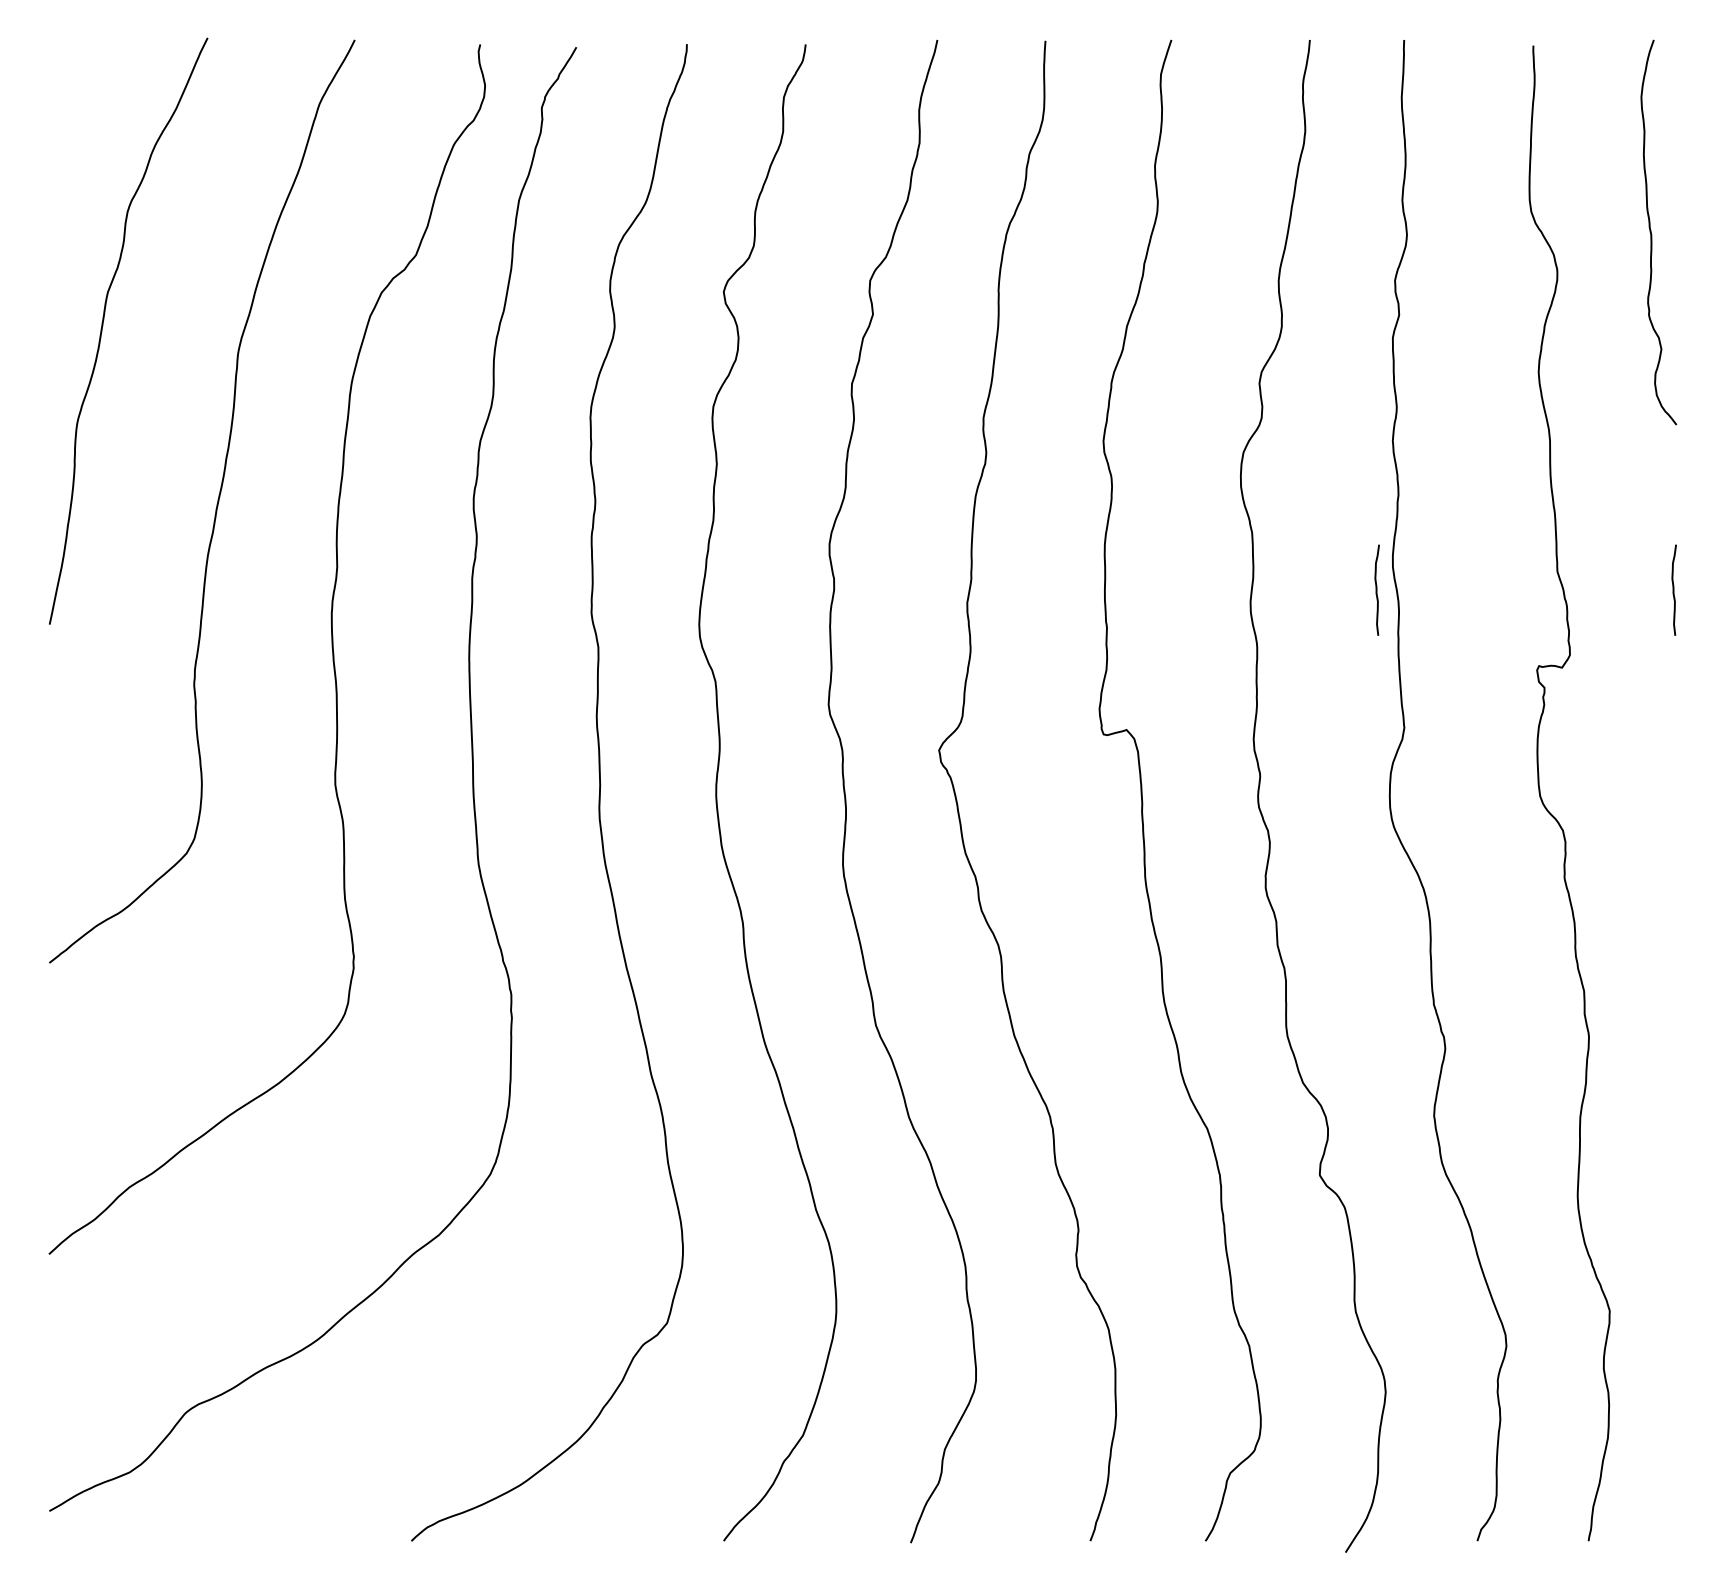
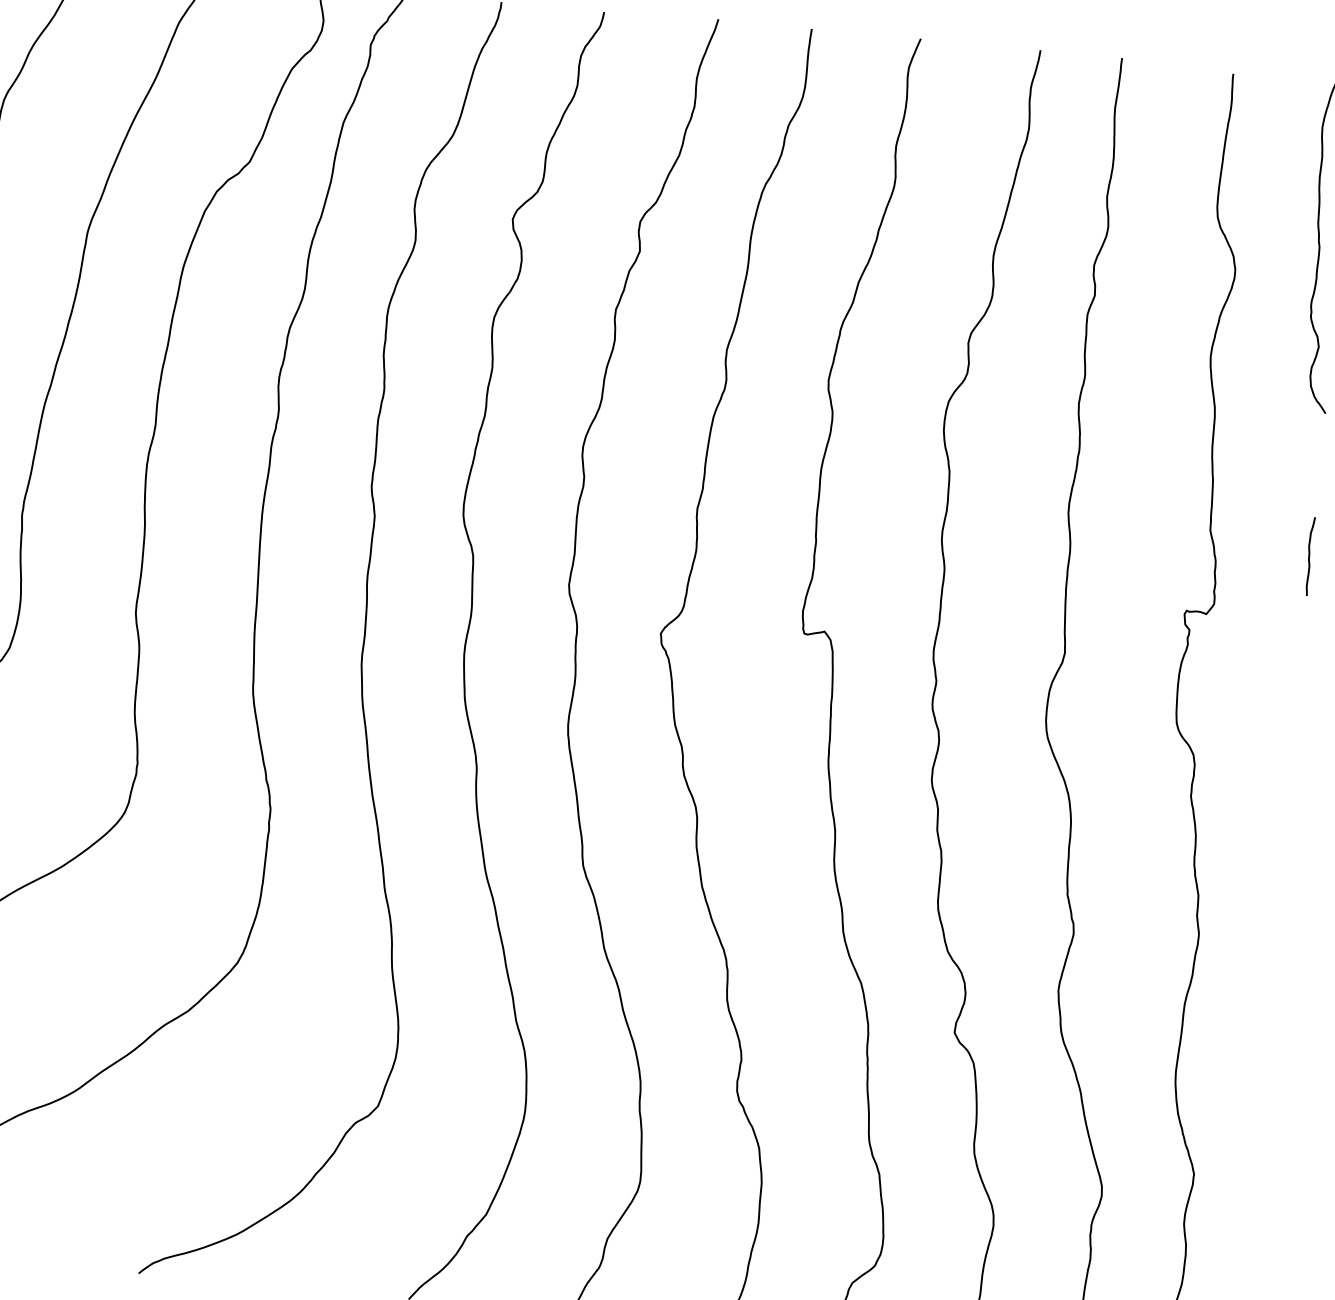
curve: (1376, 589) -> (1052, 530), removed

